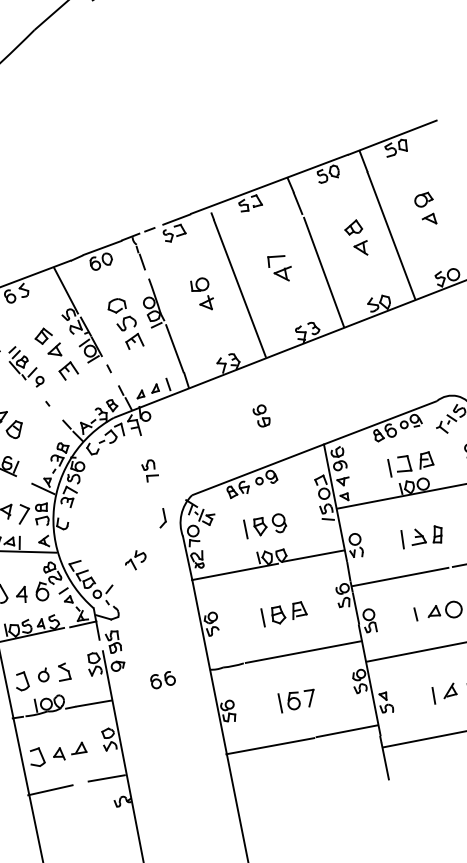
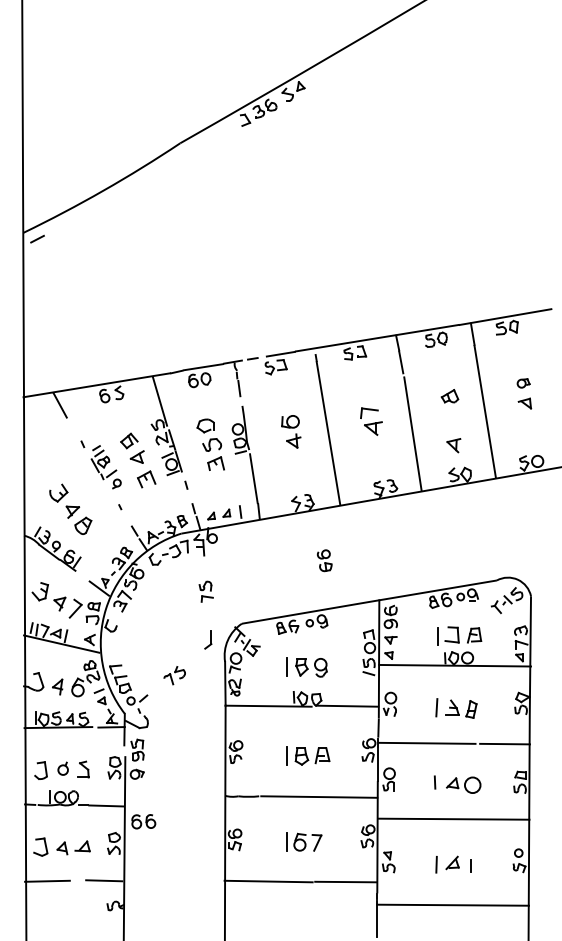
part: (423, 200) -> (523, 383), size x0.7
part: (361, 248) -> (453, 445), moved
part: (162, 679) -> (143, 821), moved

